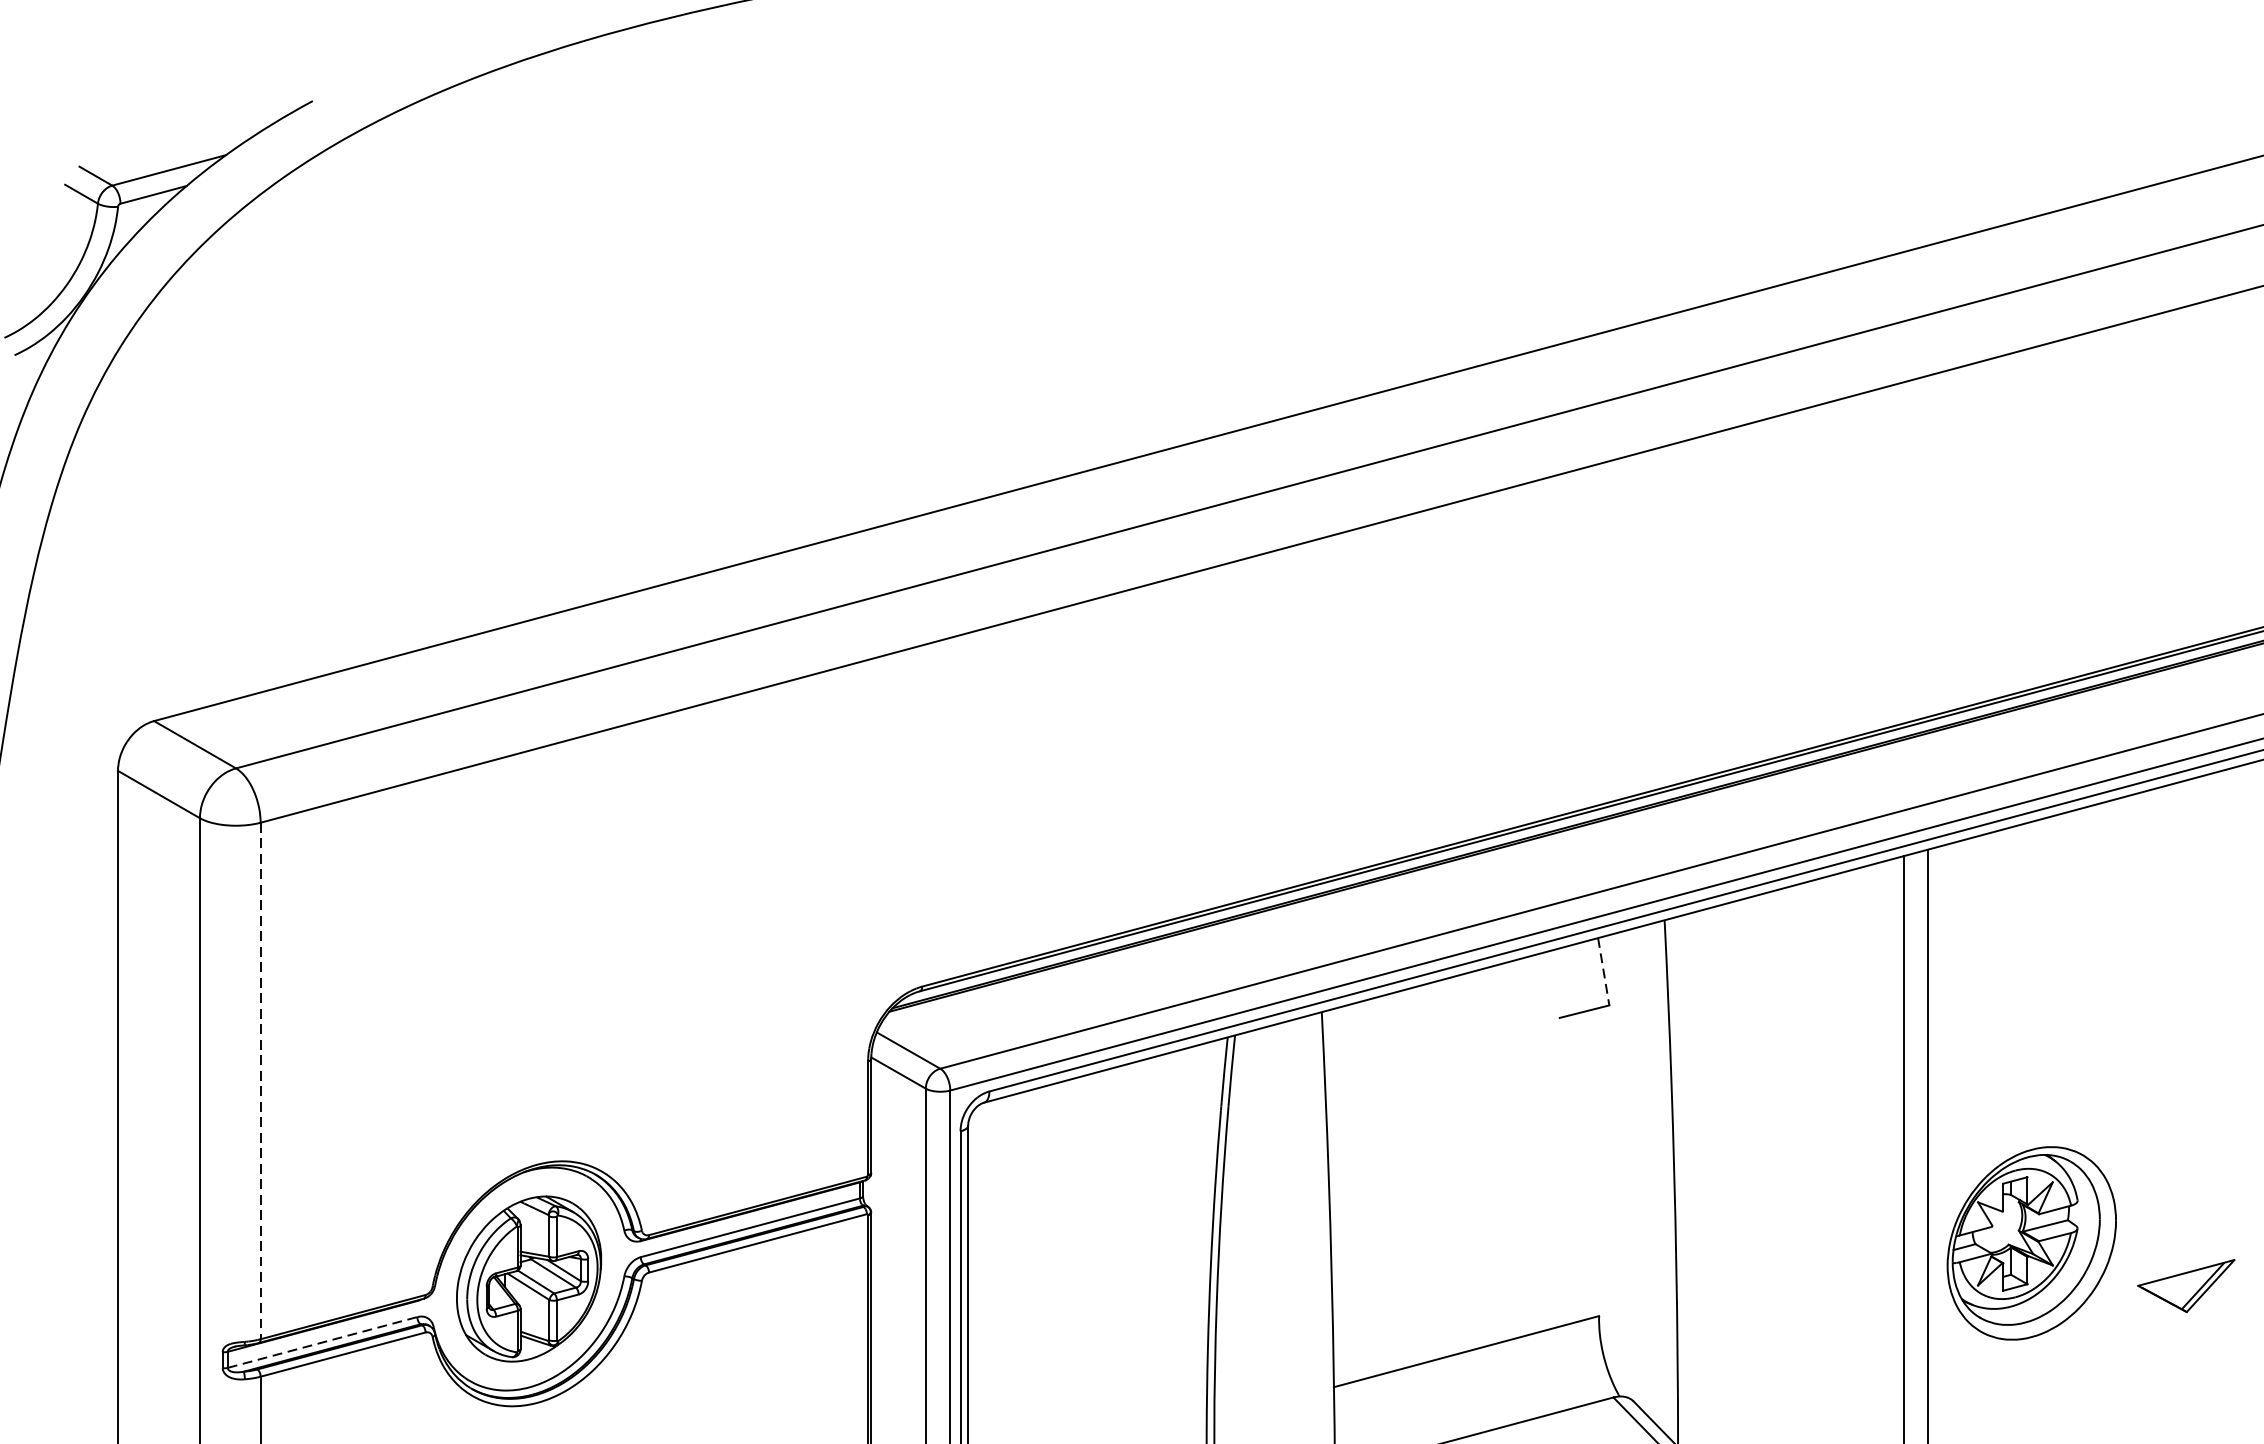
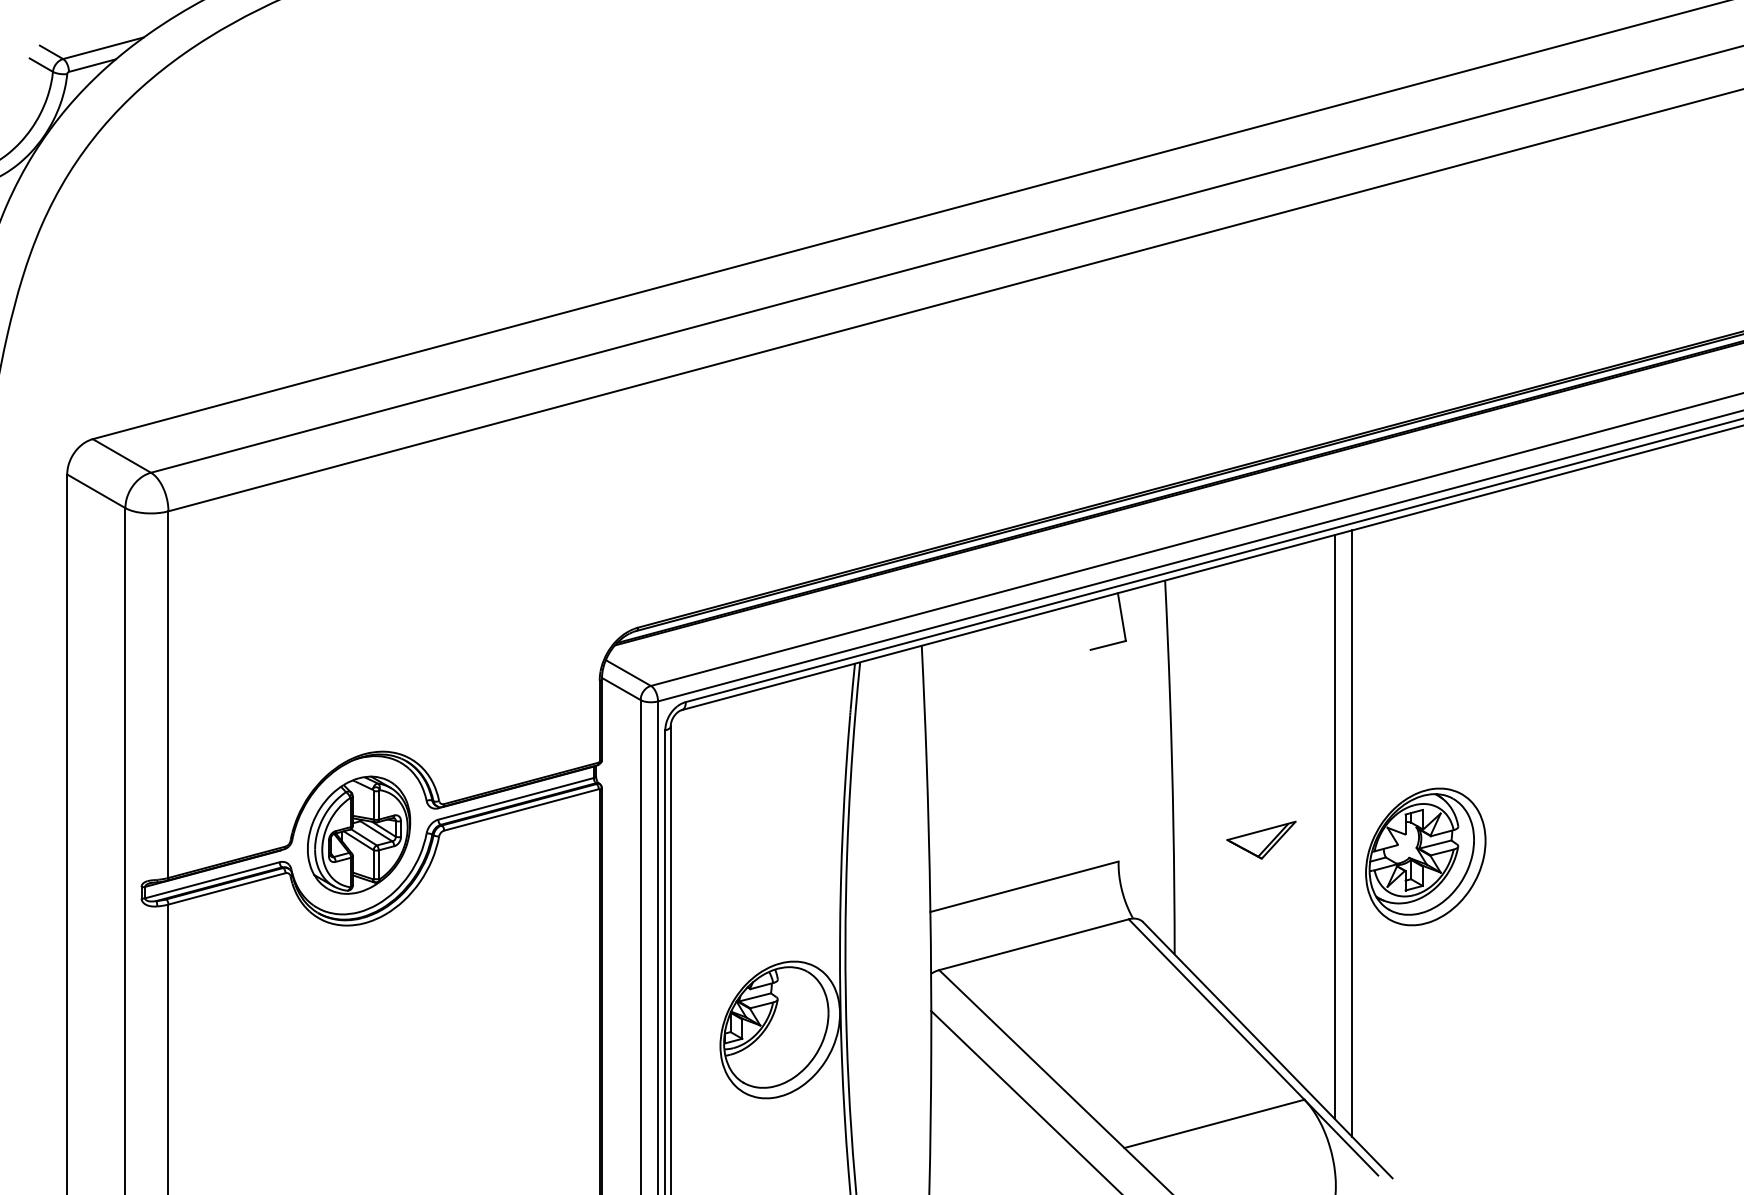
line: (1603, 972) -> (1121, 617), dashed -> solid
line: (260, 1082) -> (168, 695), dashed -> solid
part: (2031, 1242) -> (1425, 856), moved
part: (2186, 1285) -> (1261, 839), moved
line: (322, 1342) -> (212, 880), dashed -> solid

